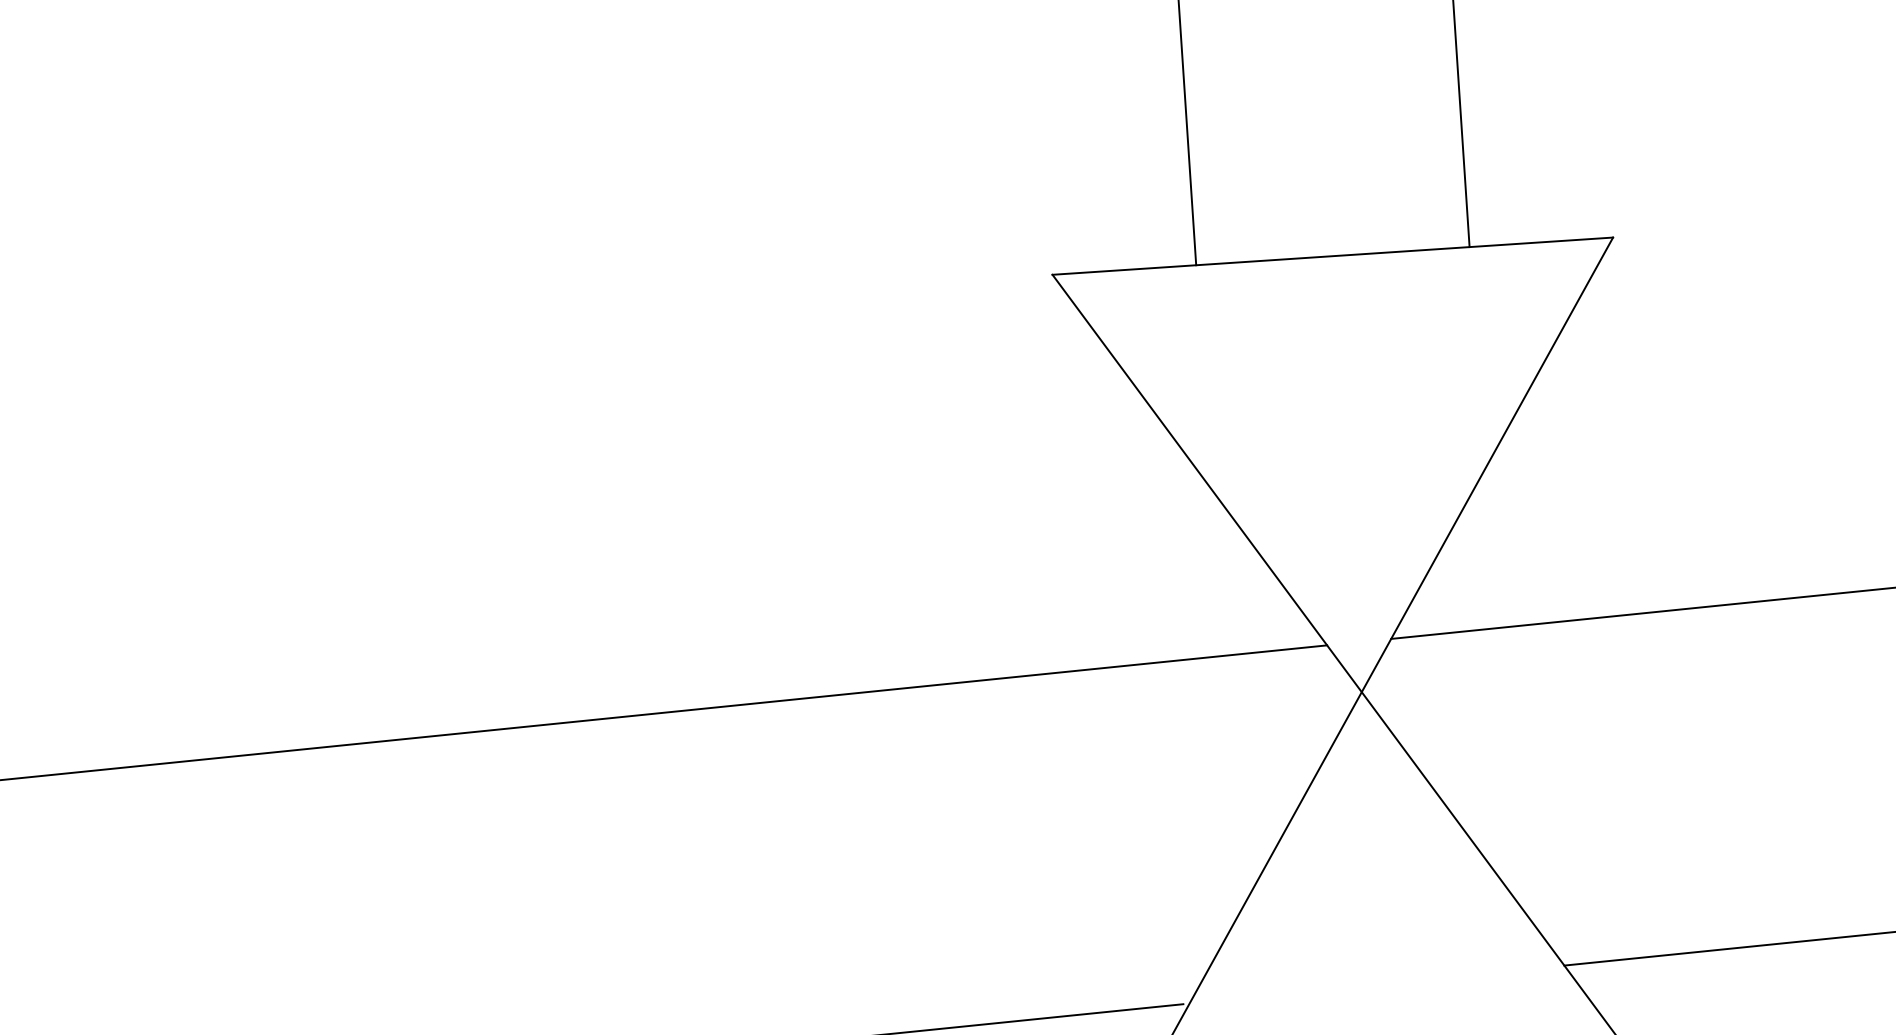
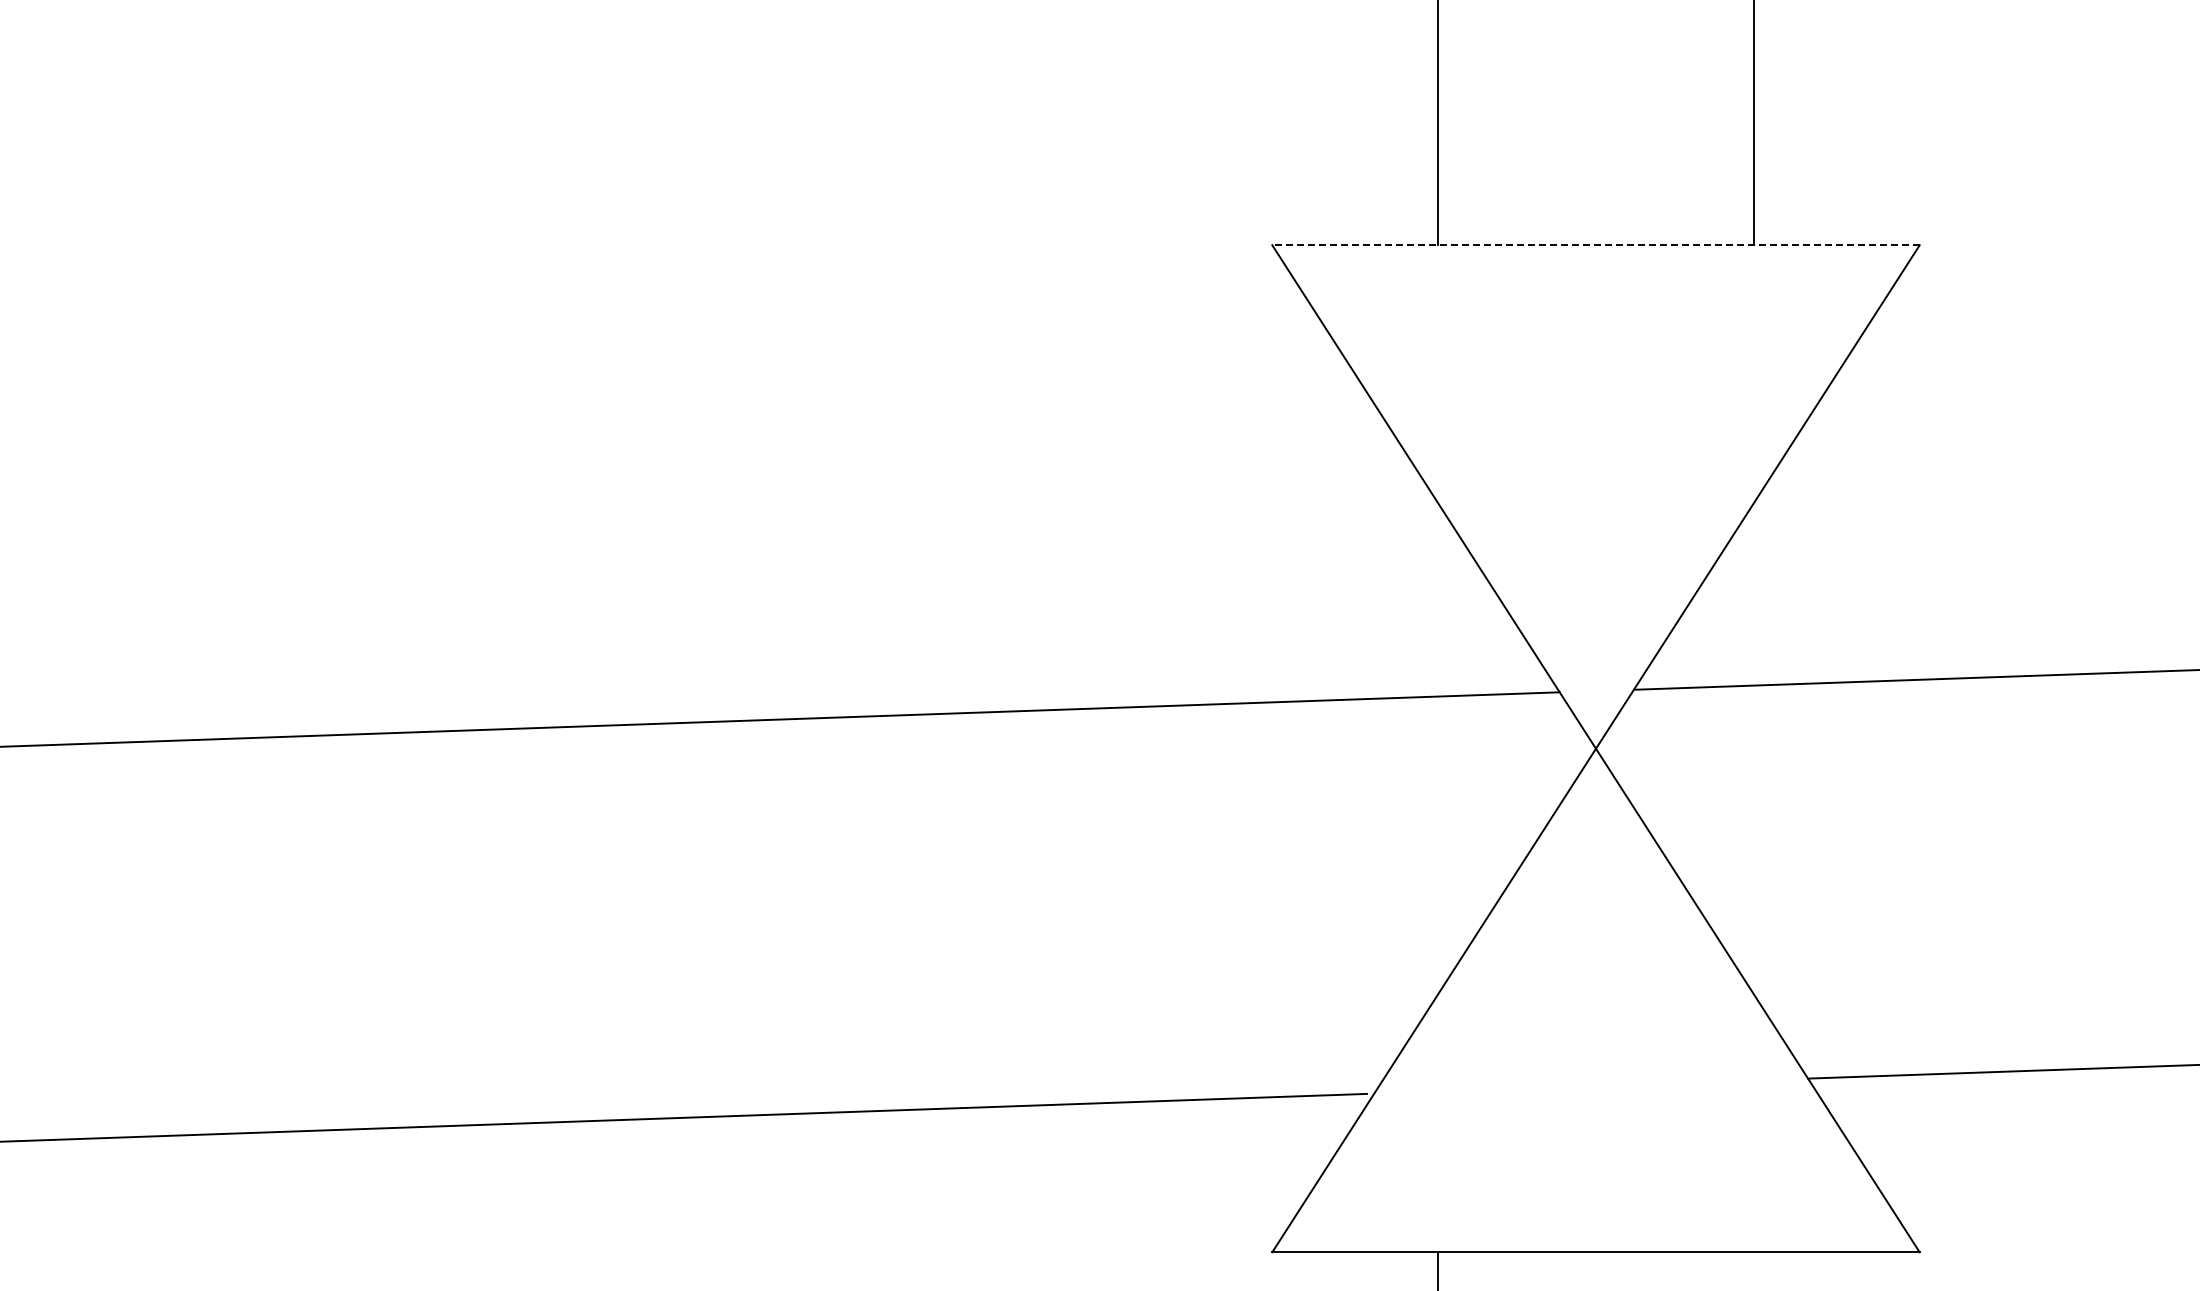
line: (1333, 256) -> (1596, 245), solid -> dashed

